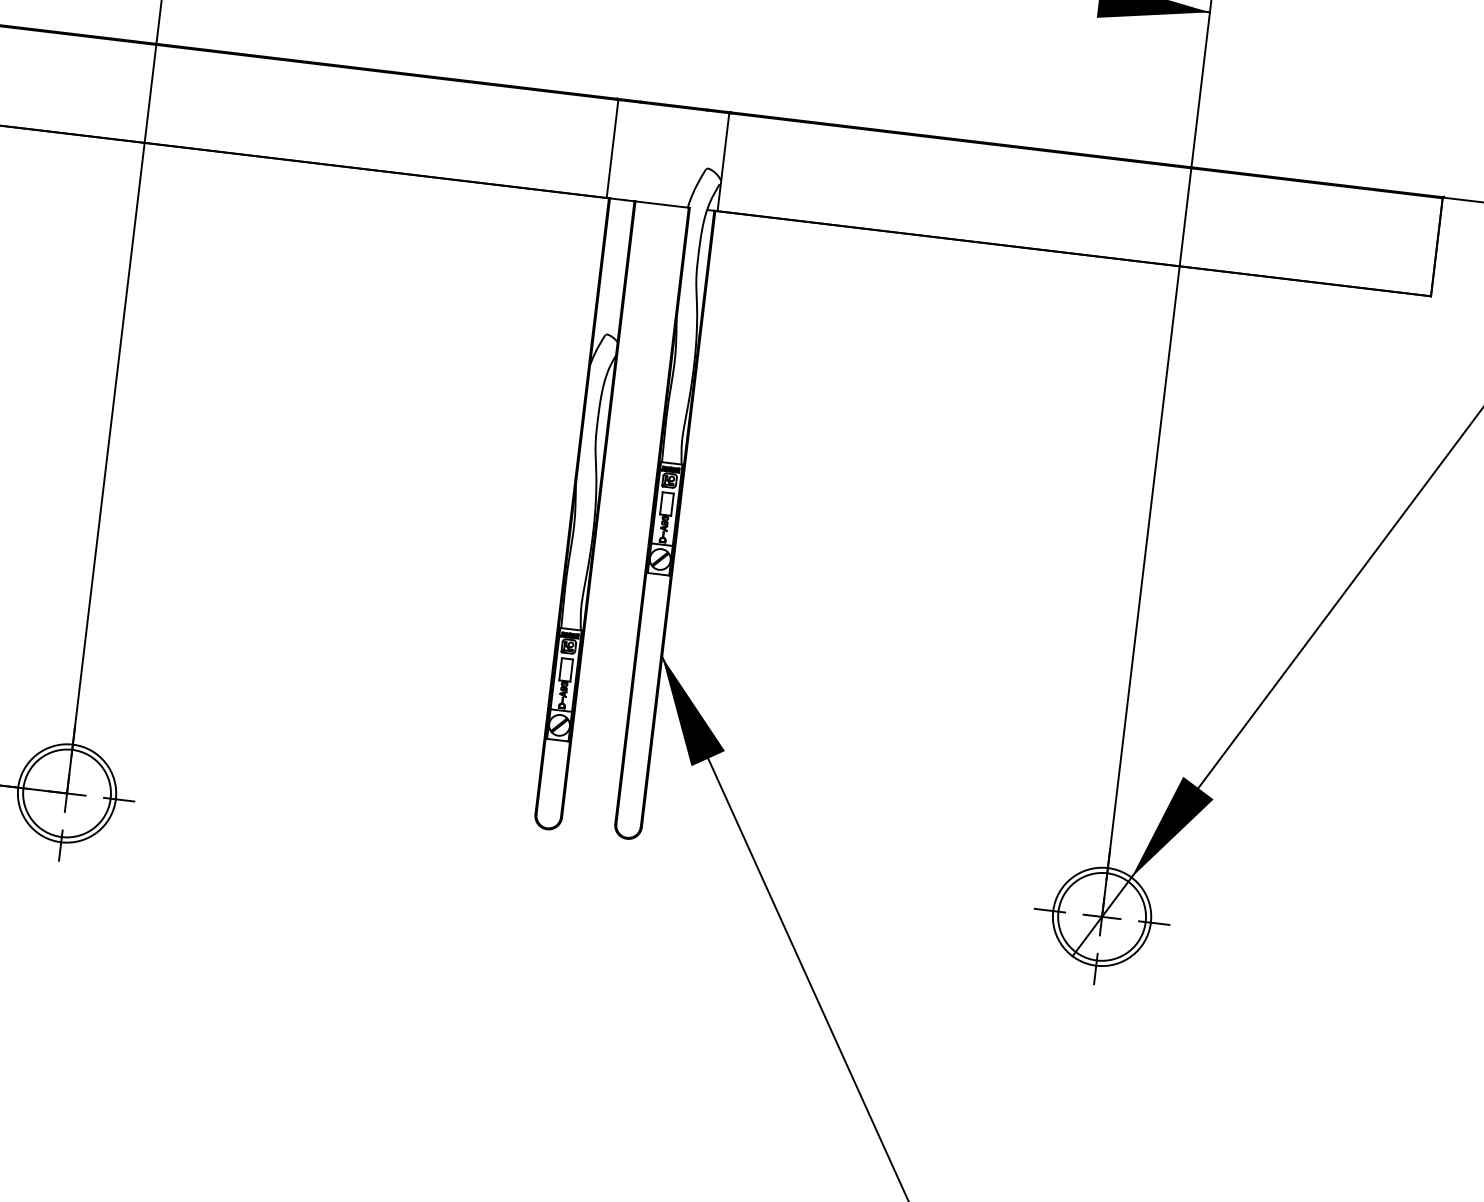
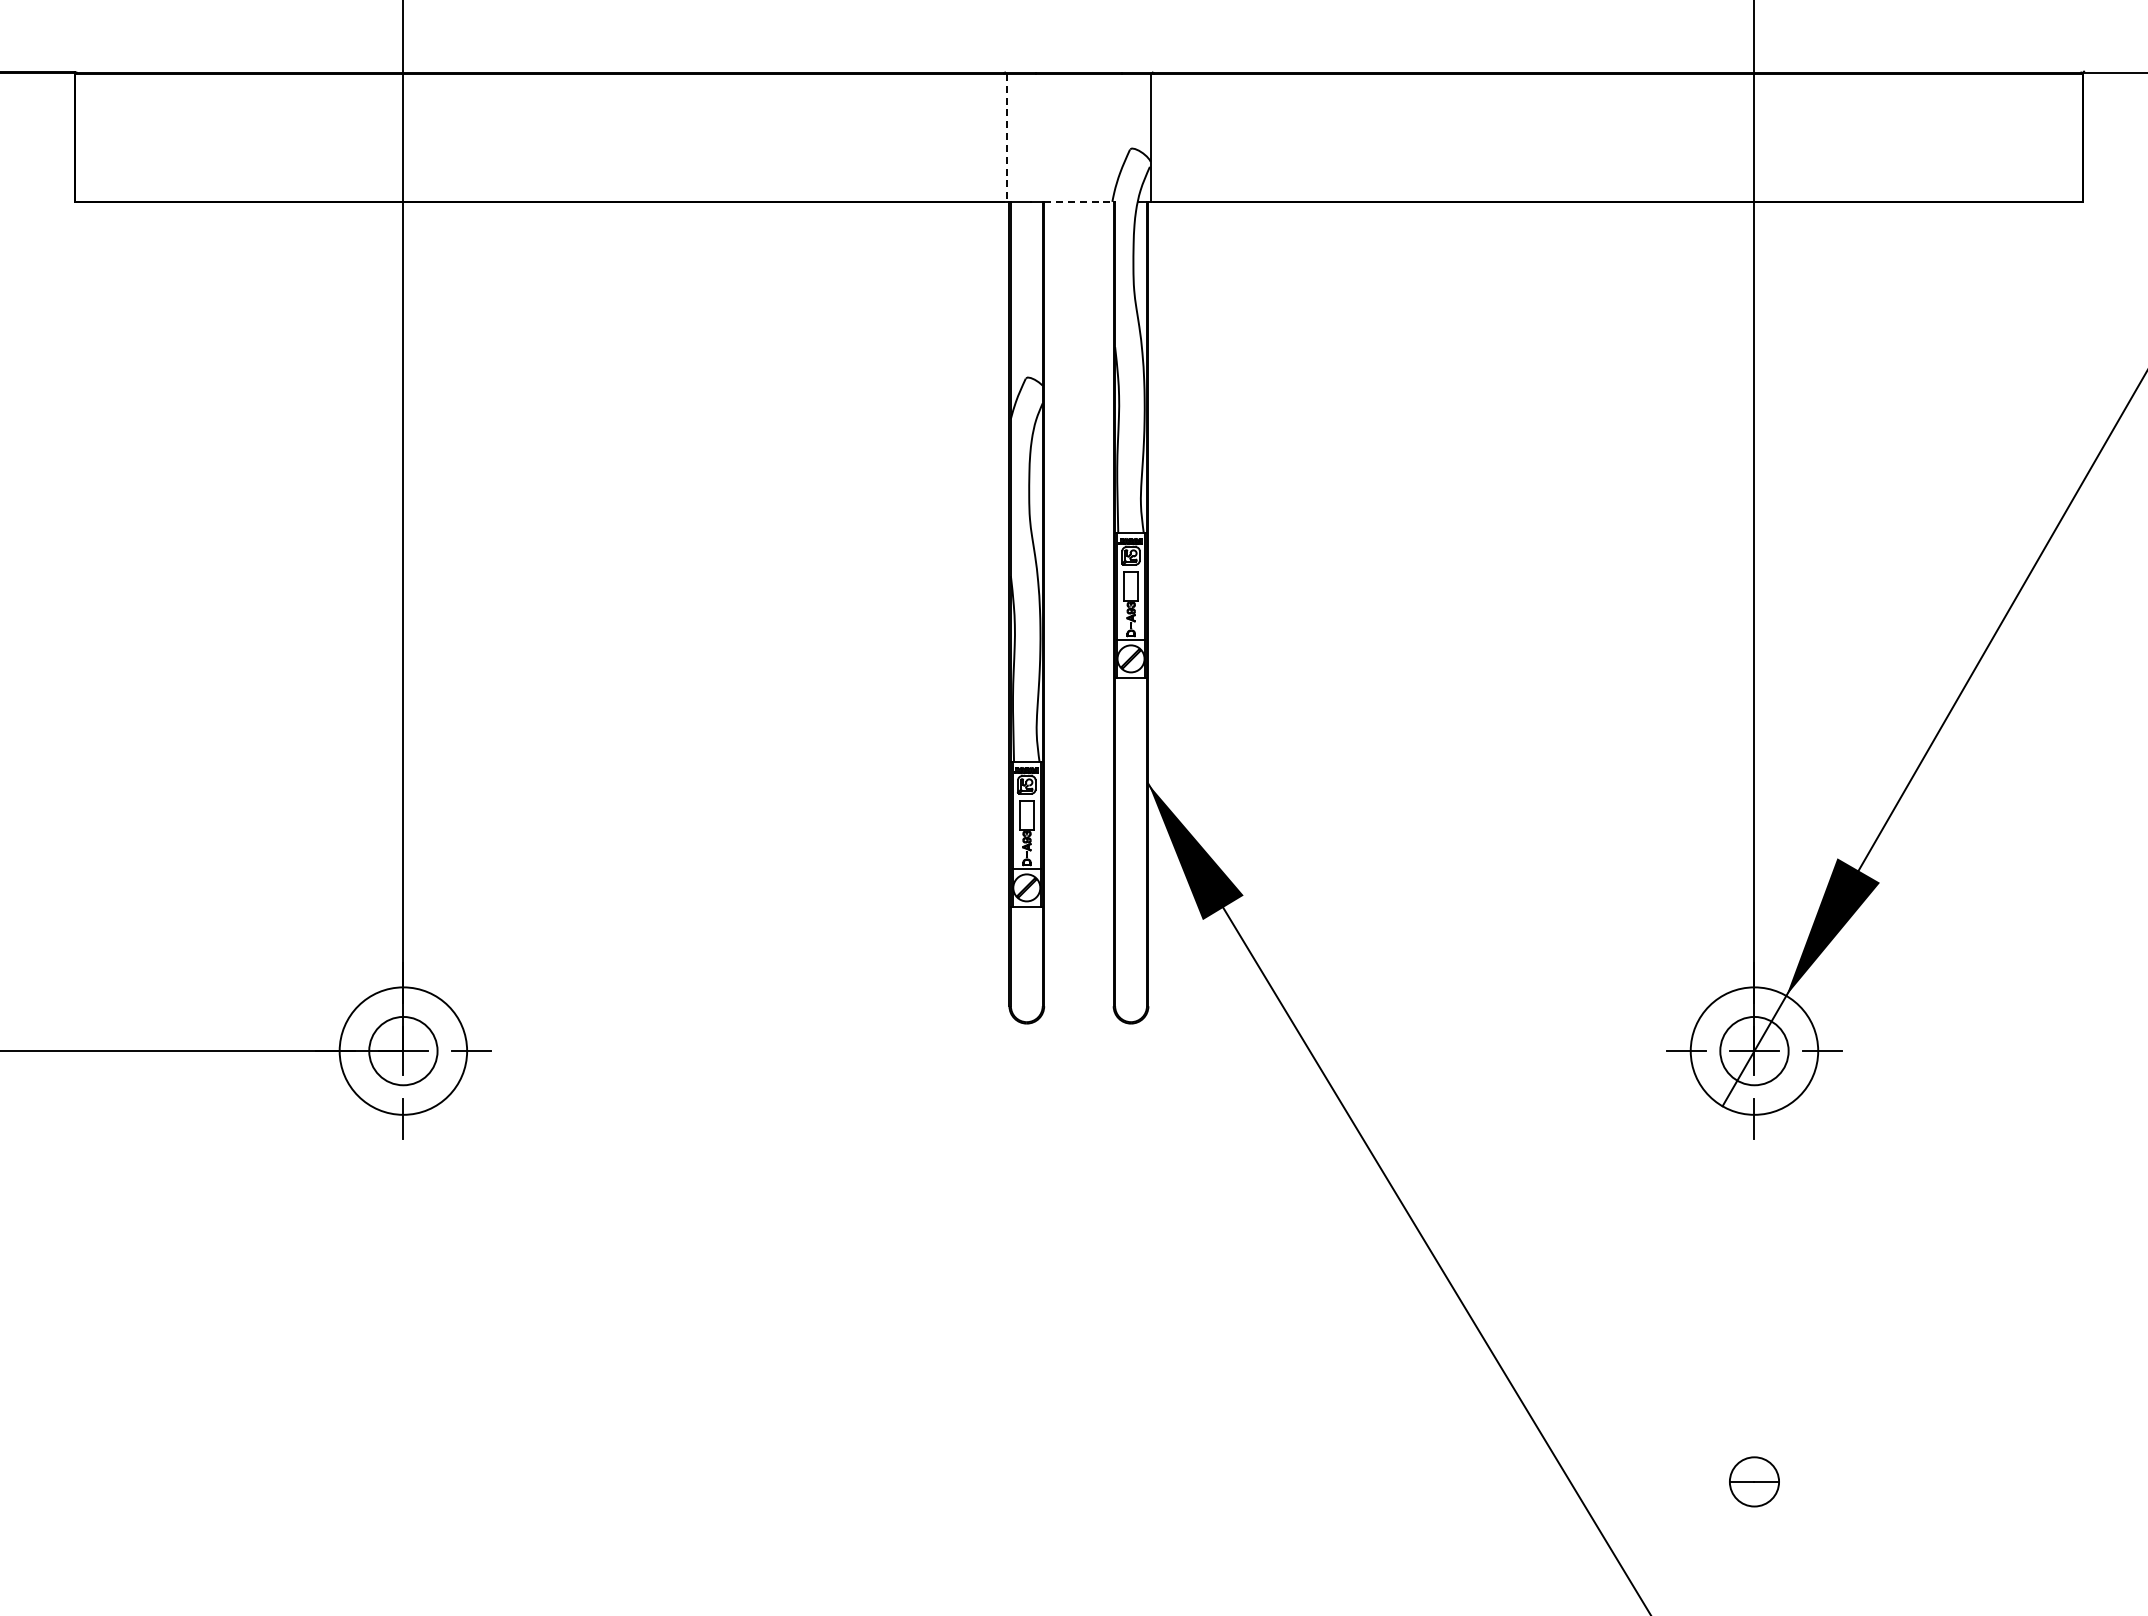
line: (612, 148) -> (1006, 137), solid -> dashed
line: (661, 204) -> (1078, 201), solid -> dashed
circle: (67, 793) -> (403, 1051), size x0.6
circle: (1102, 917) -> (1754, 1051), size x0.6

